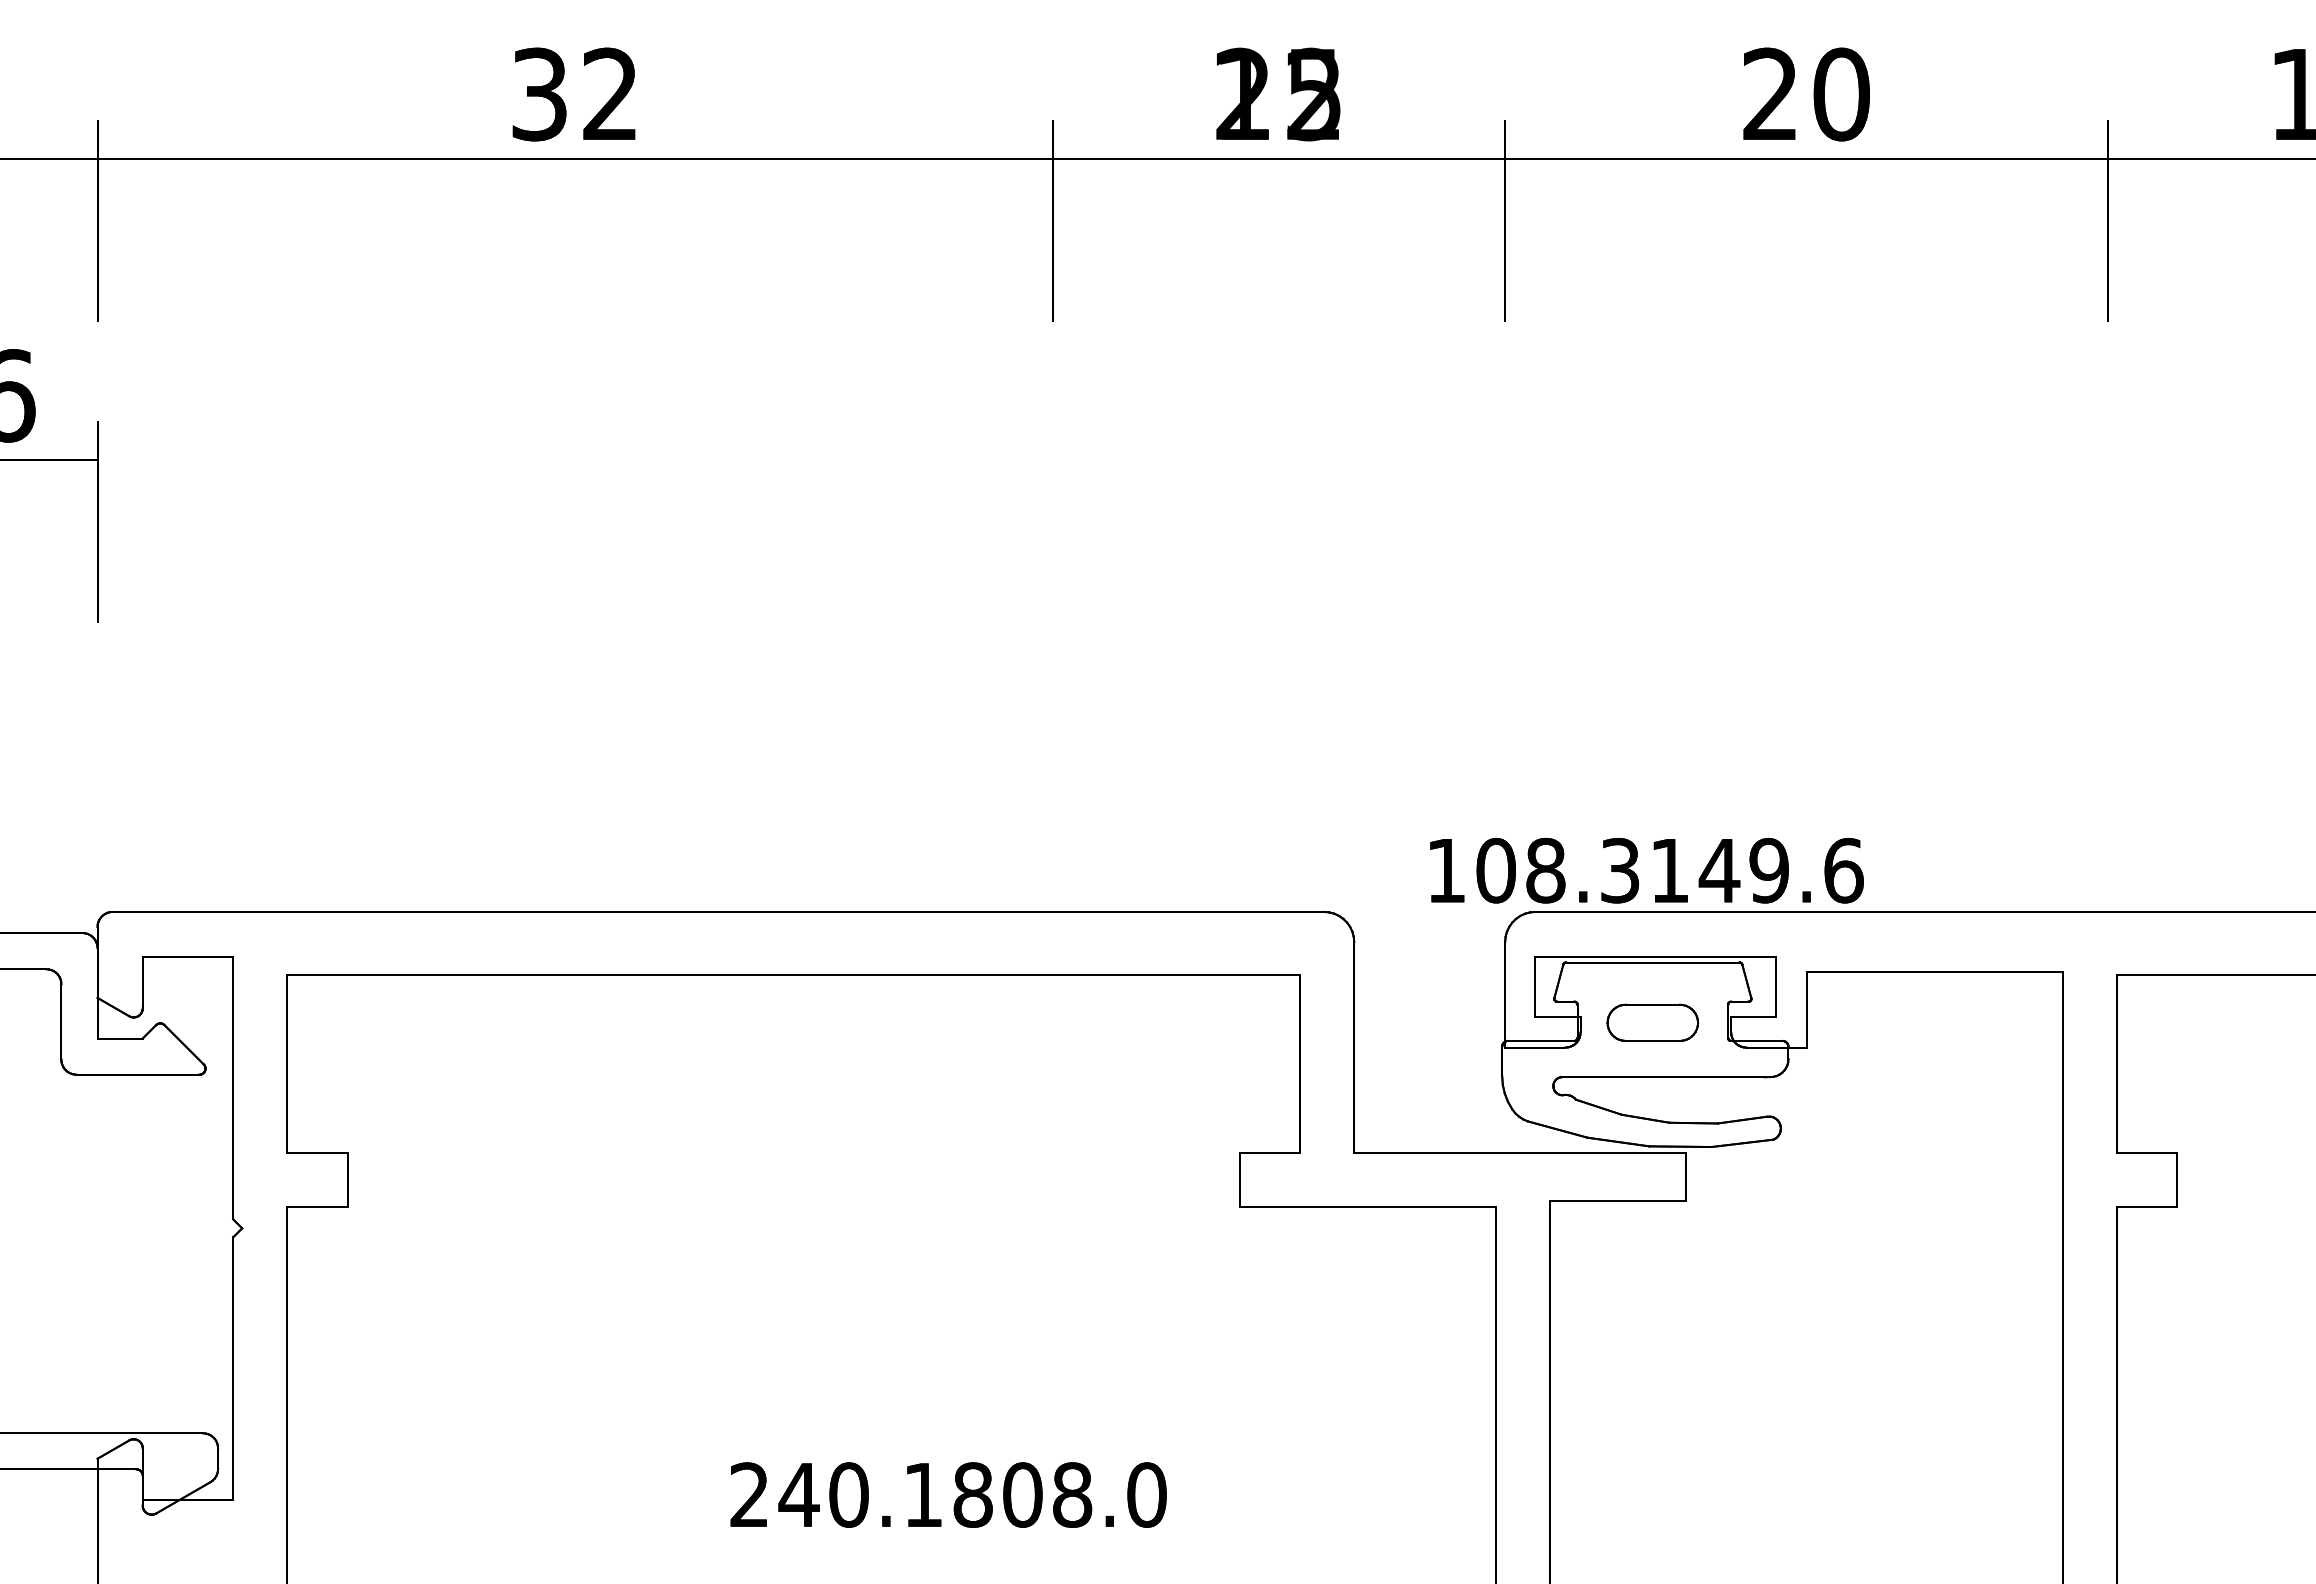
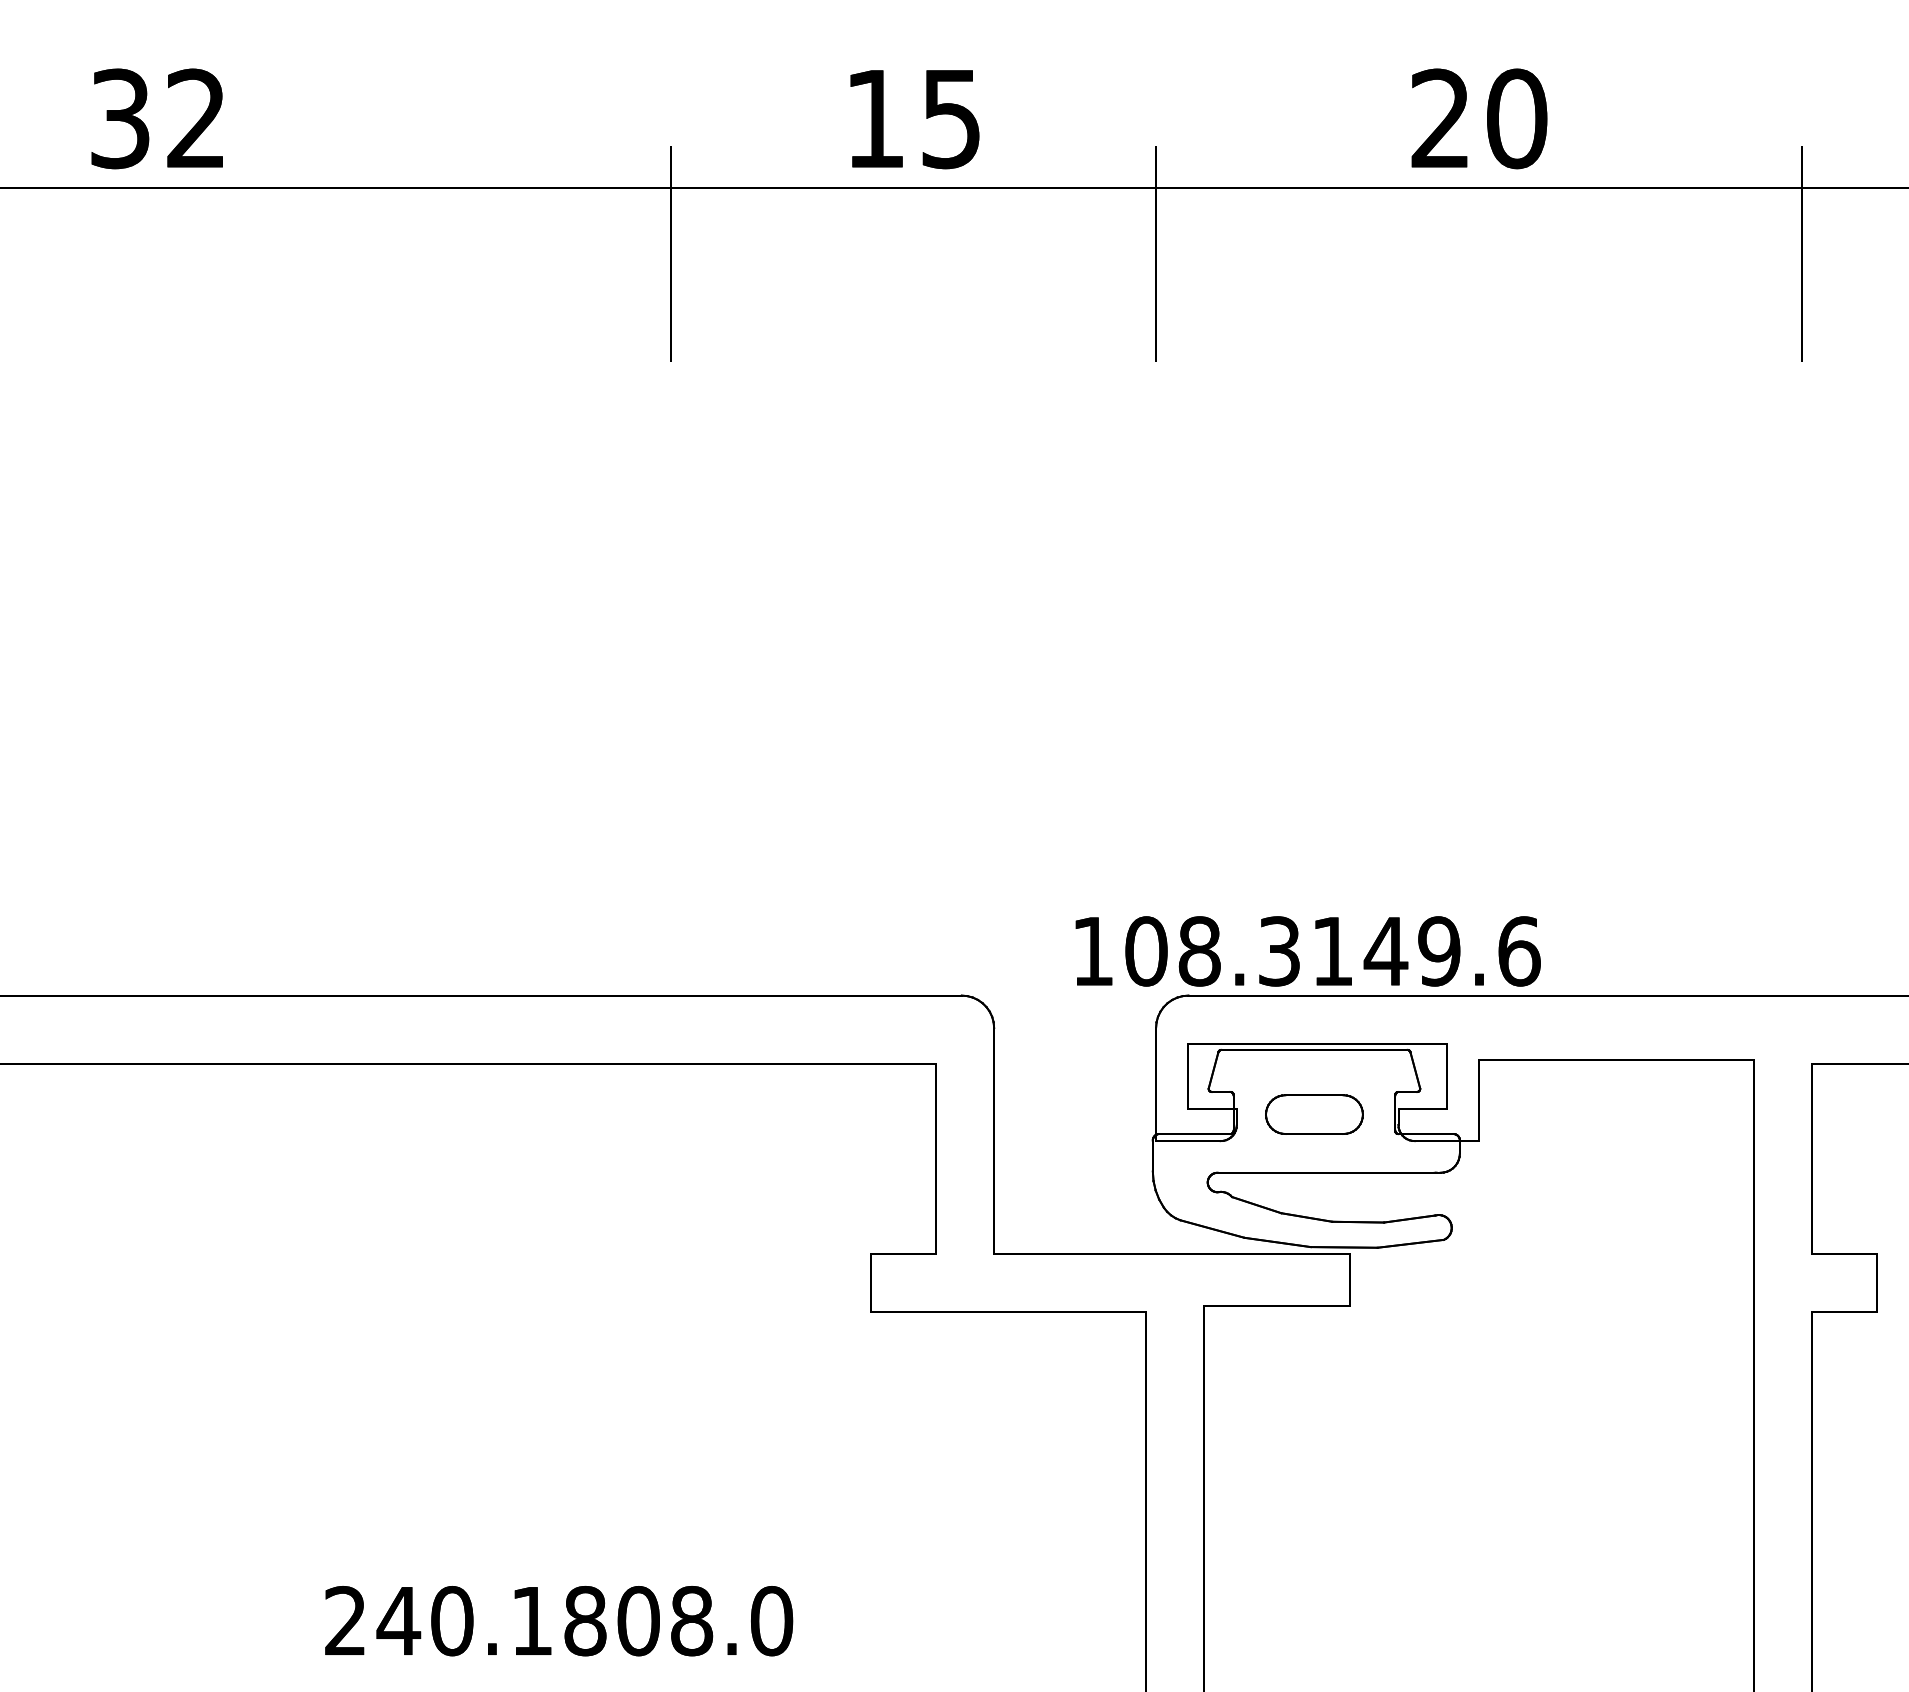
text: (1278, 94) -> (912, 118), 22 -> 15

